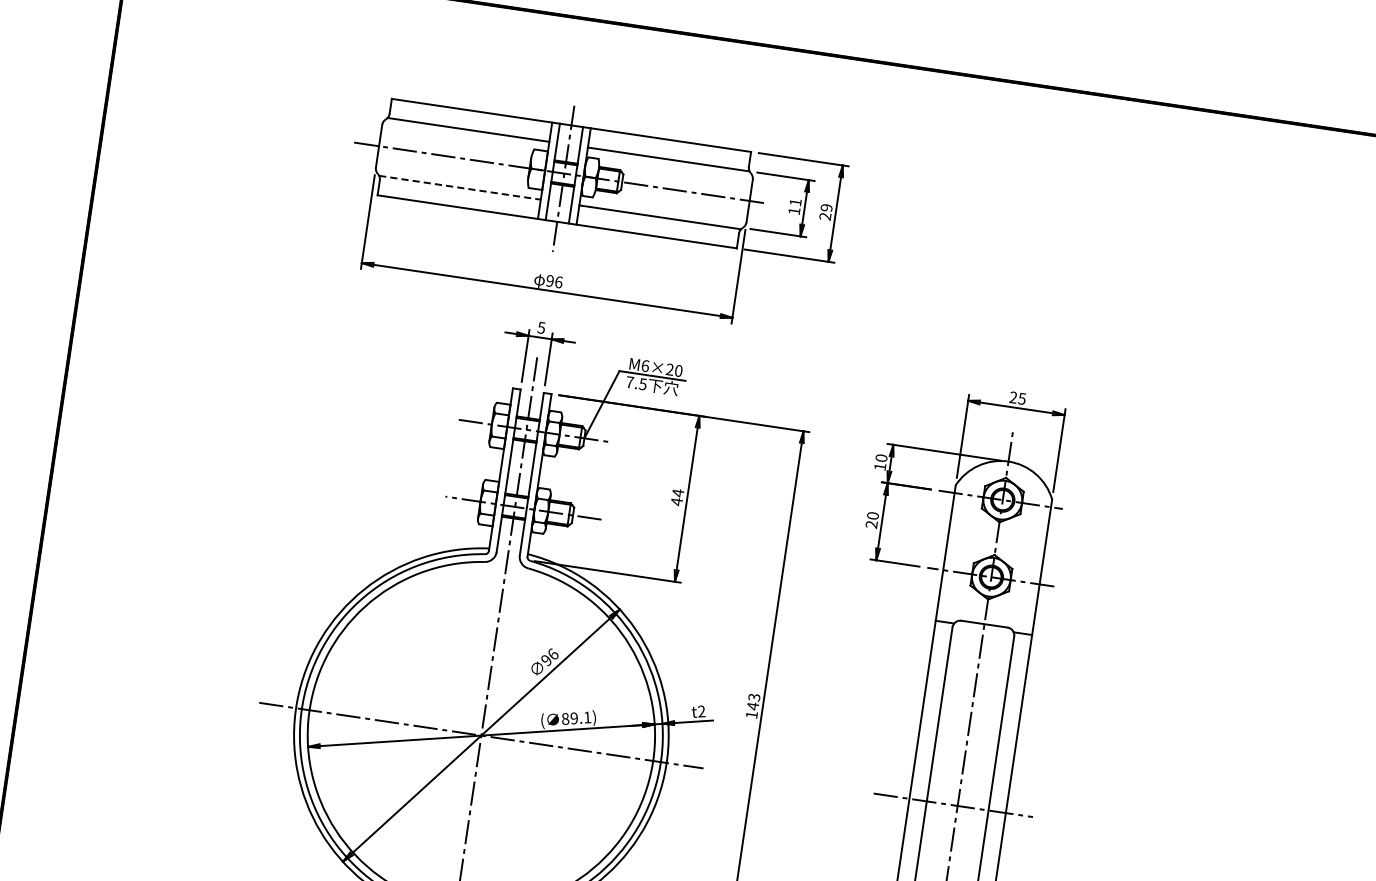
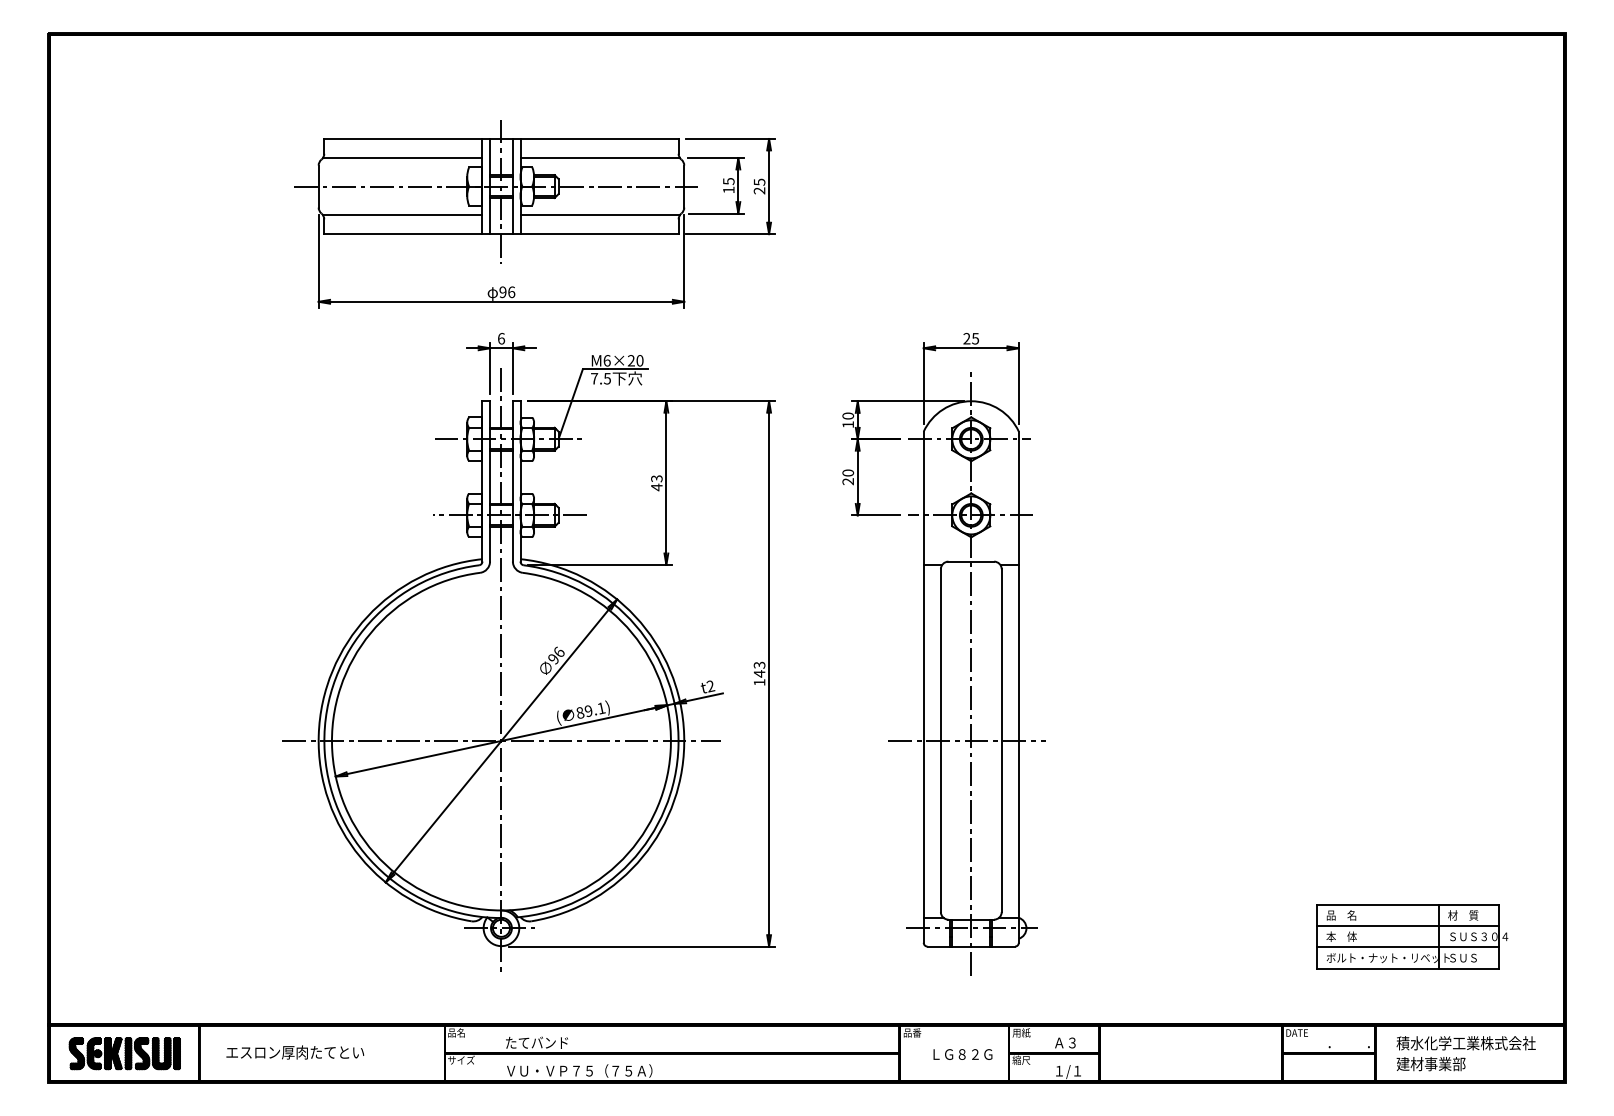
line: (459, 188) -> (402, 215), dashed -> solid
text: (795, 202) -> (728, 181), 11 -> 15
text: (826, 207) -> (759, 181), 29 -> 25
text: (541, 327) -> (501, 338), 5 -> 6
text: (677, 492) -> (656, 478), 44 -> 43

